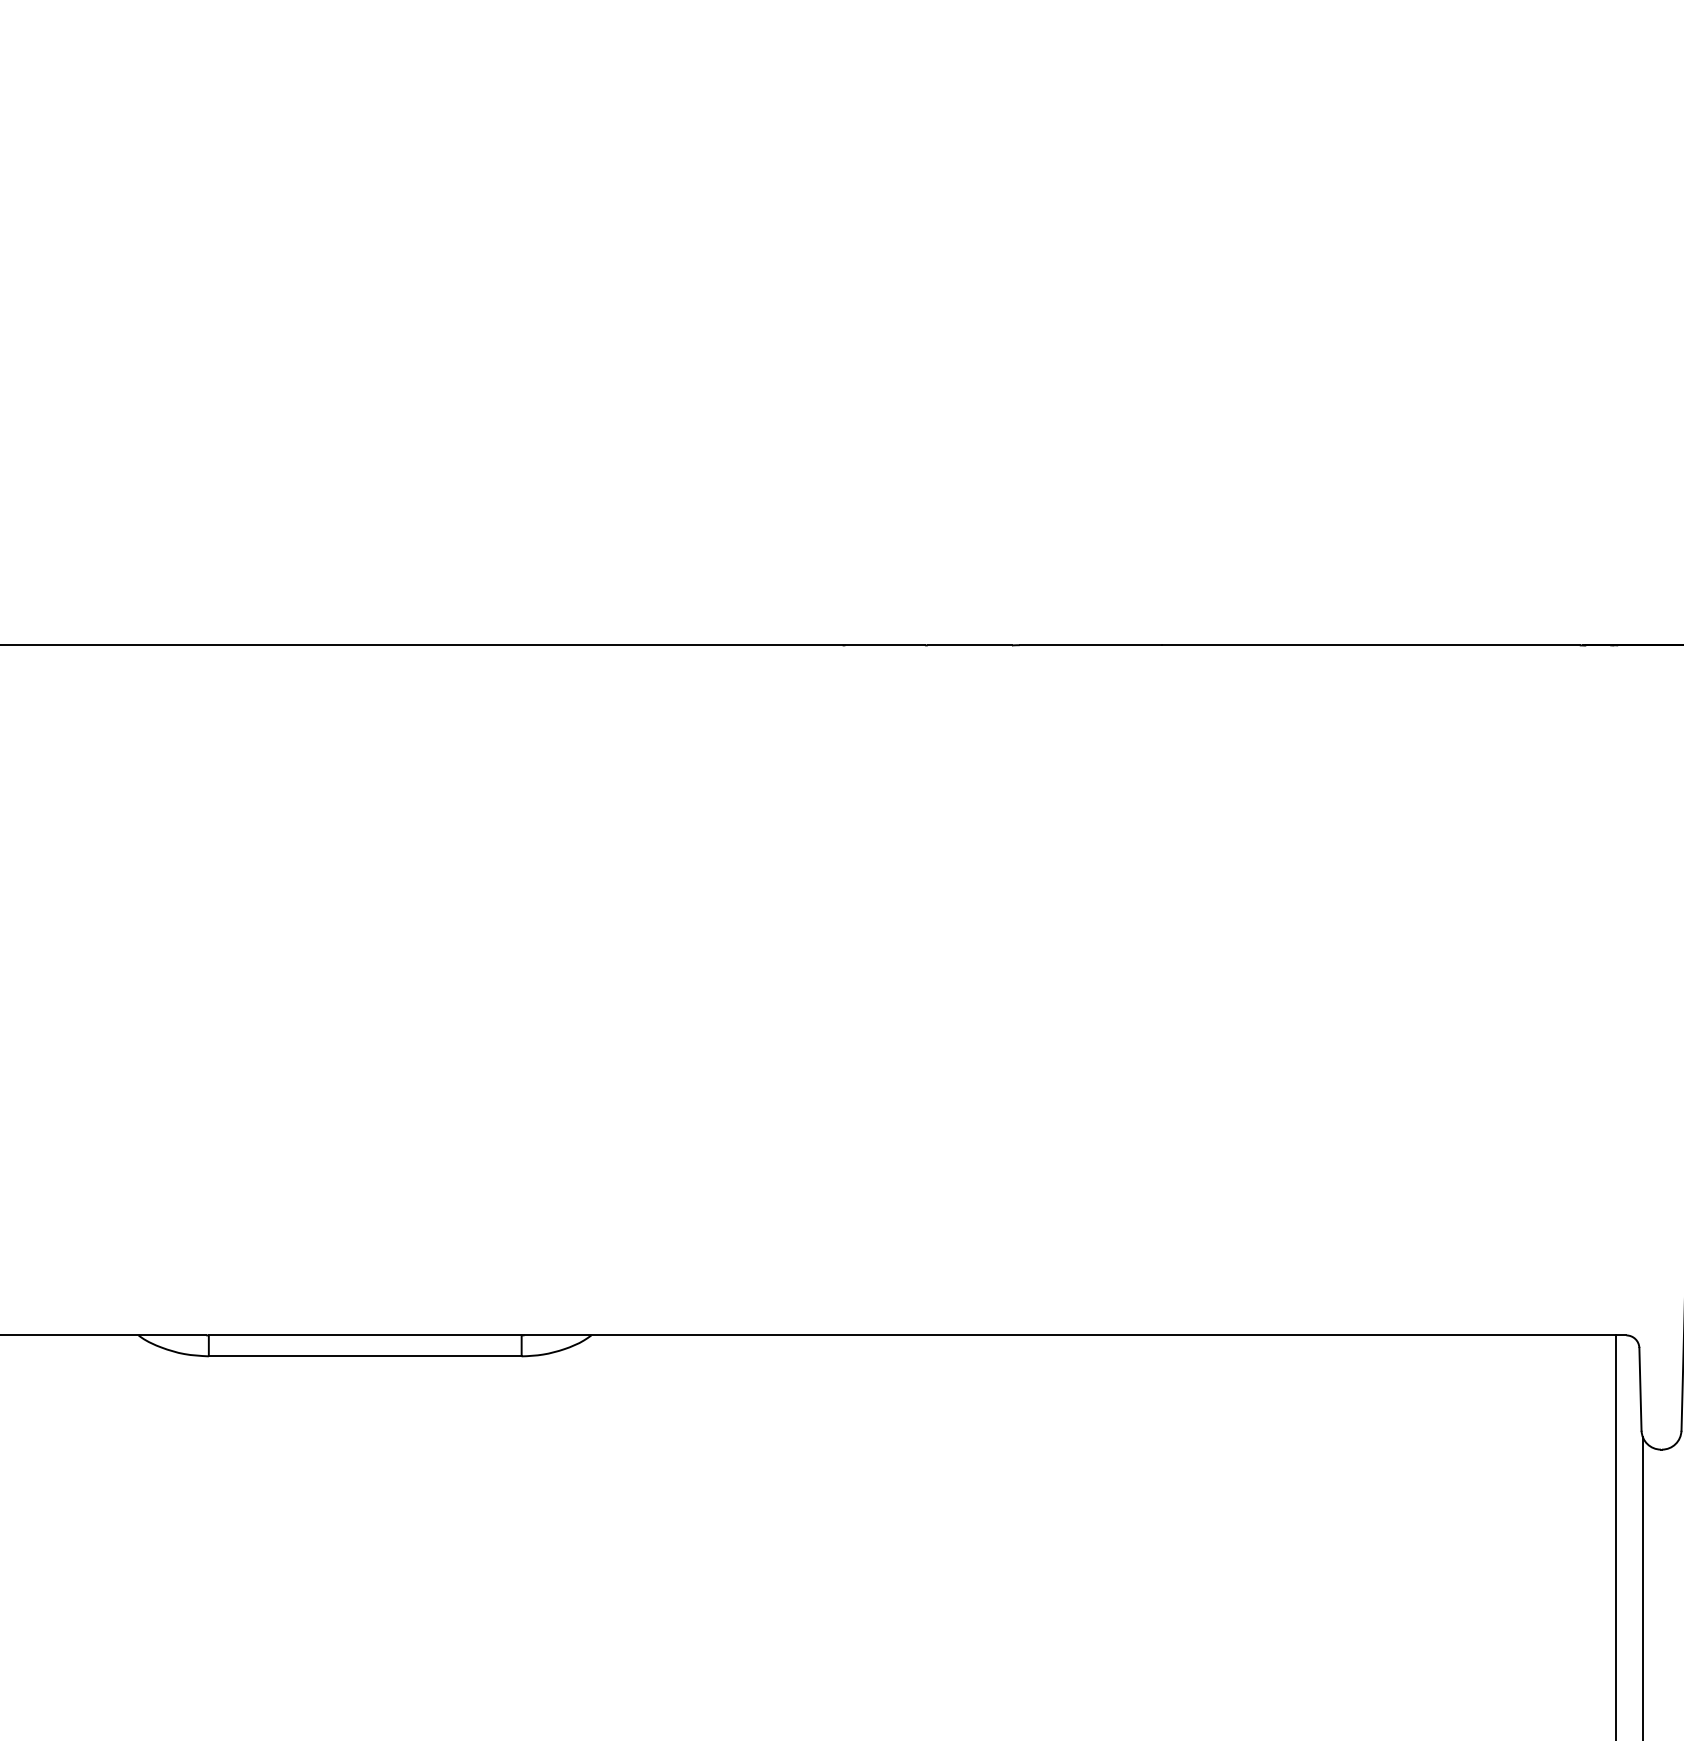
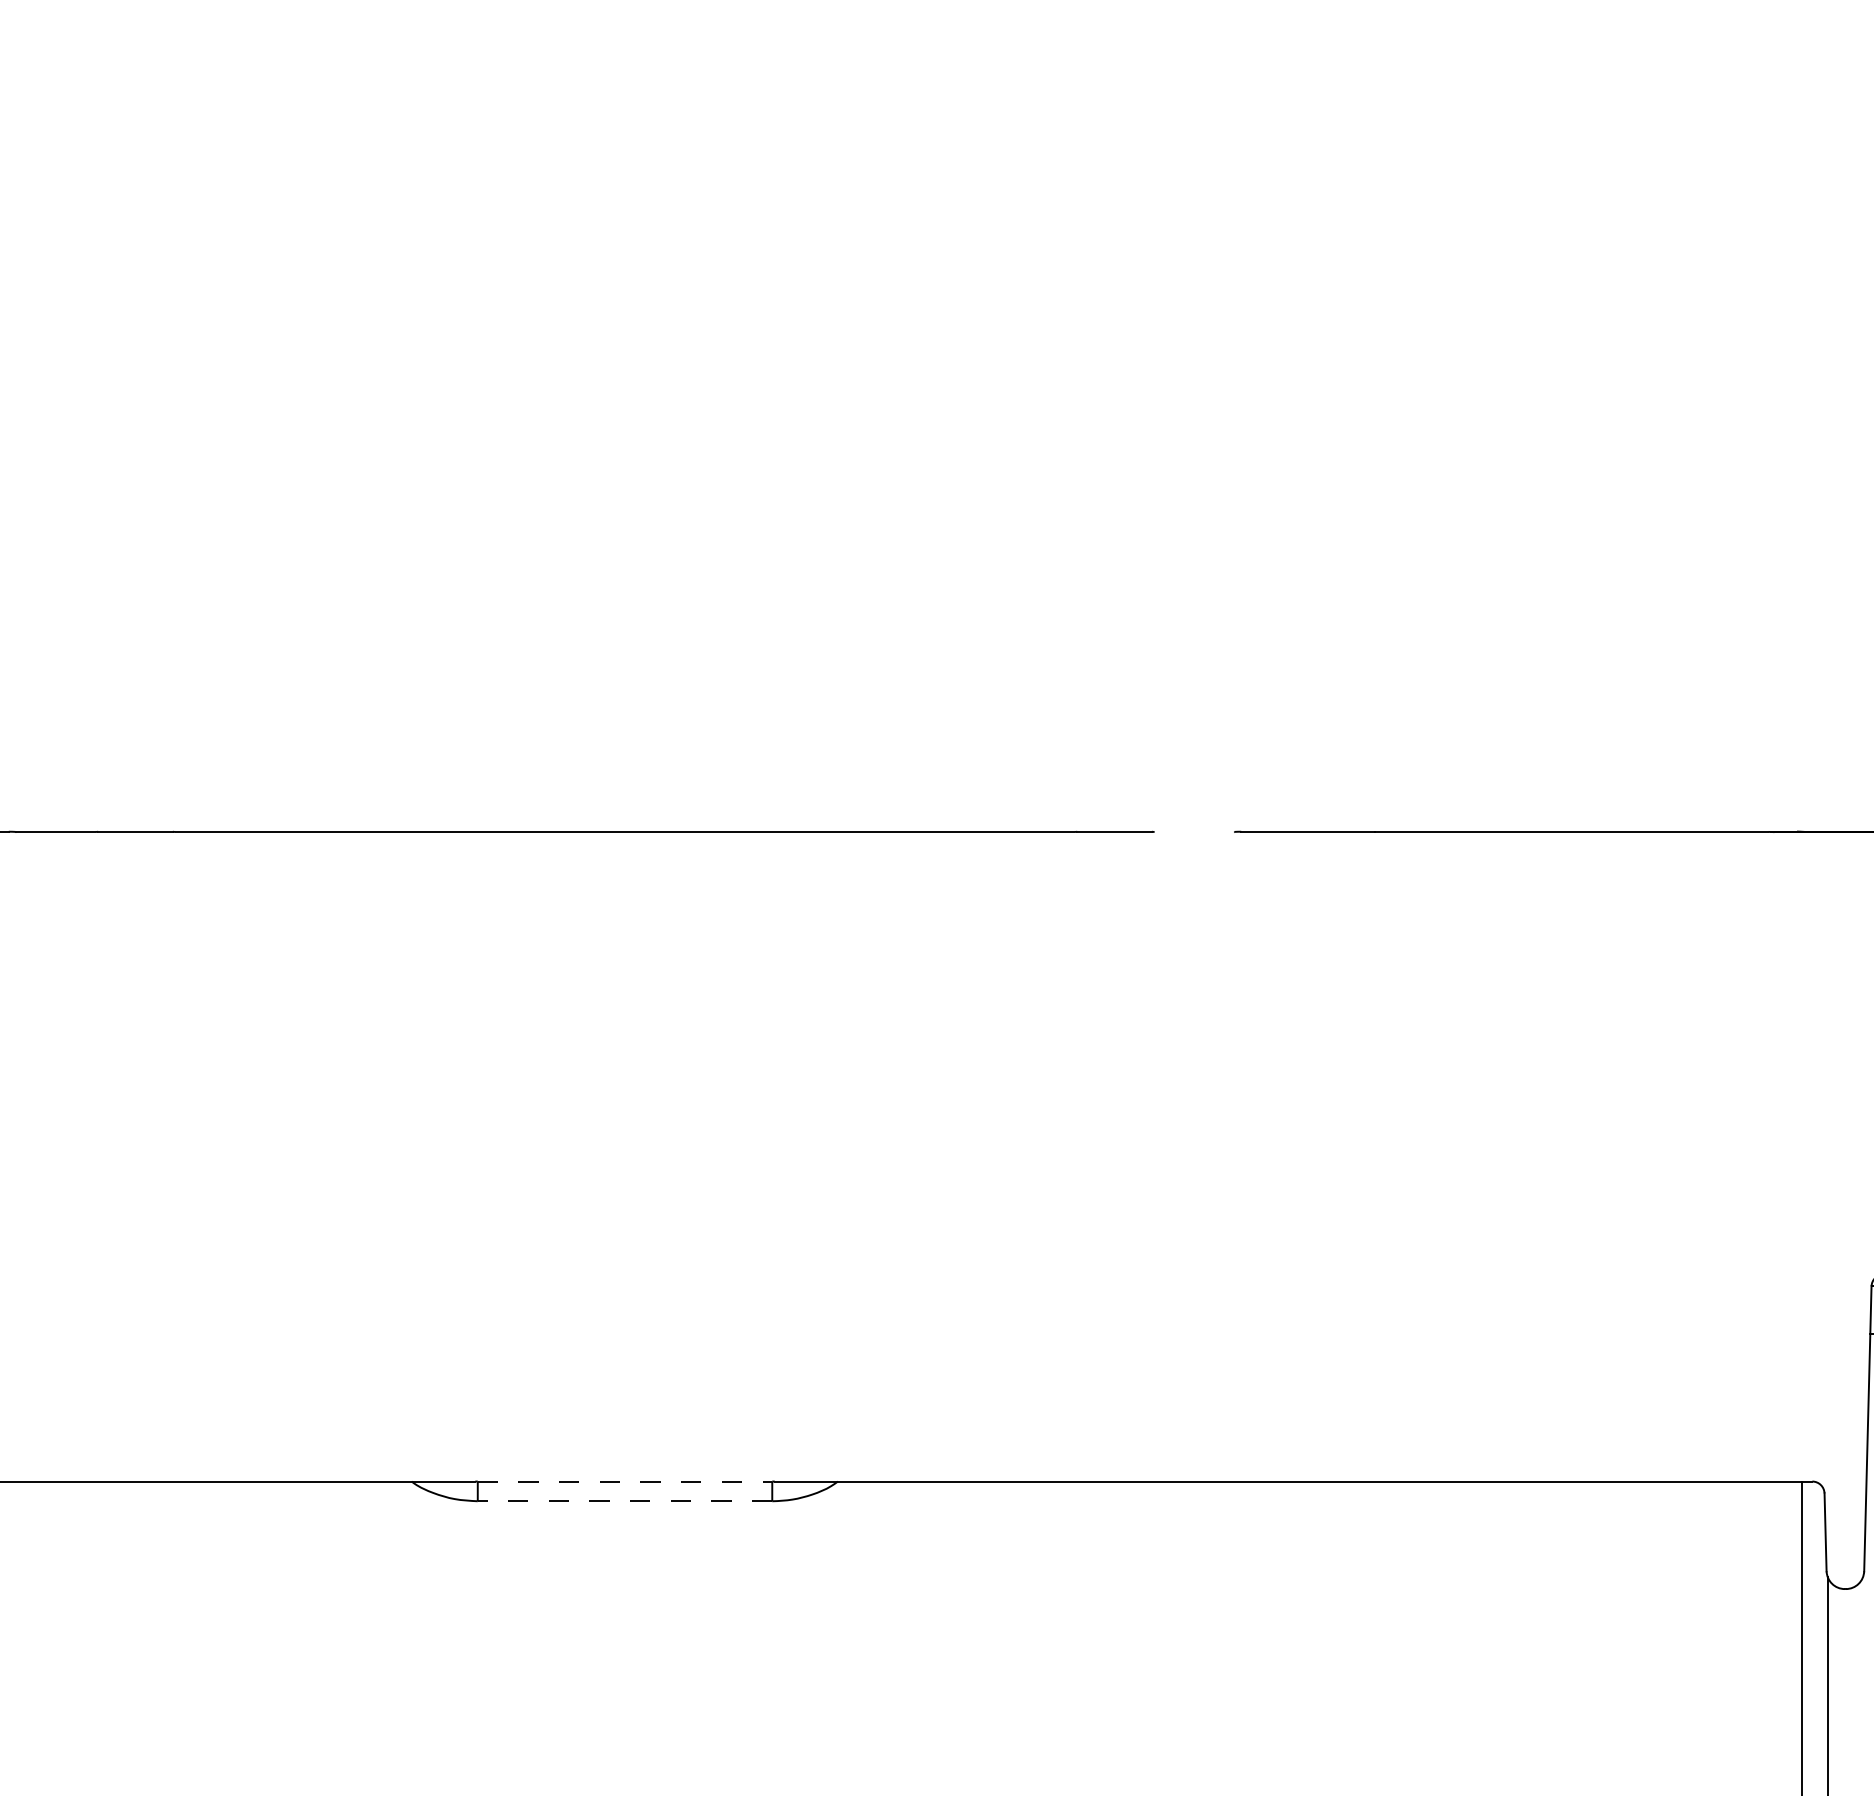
line: (969, 644) -> (1193, 831), removed
line: (365, 1335) -> (625, 1481), solid -> dashed
line: (364, 1356) -> (624, 1501), solid -> dashed

